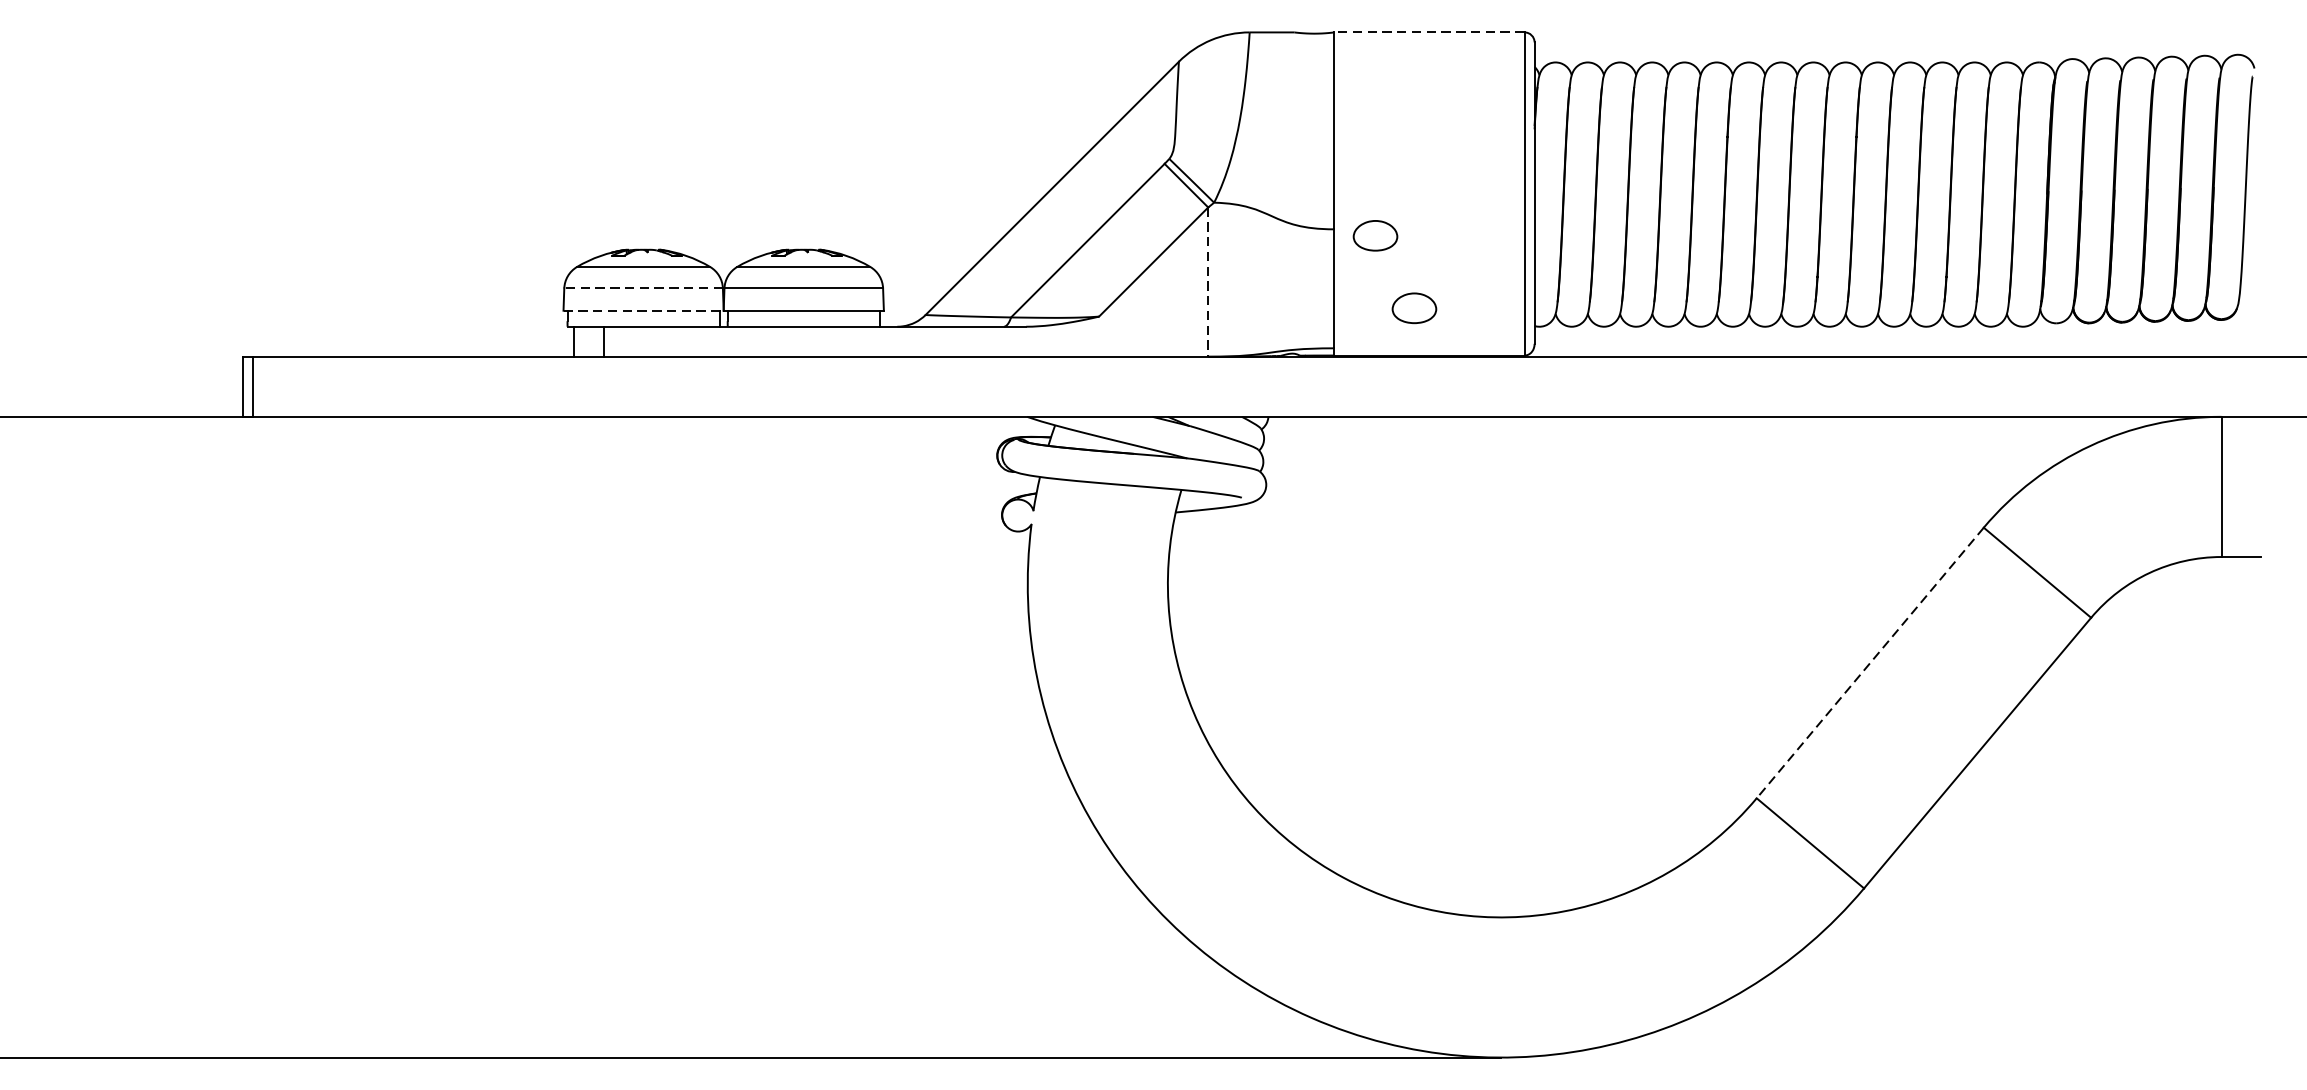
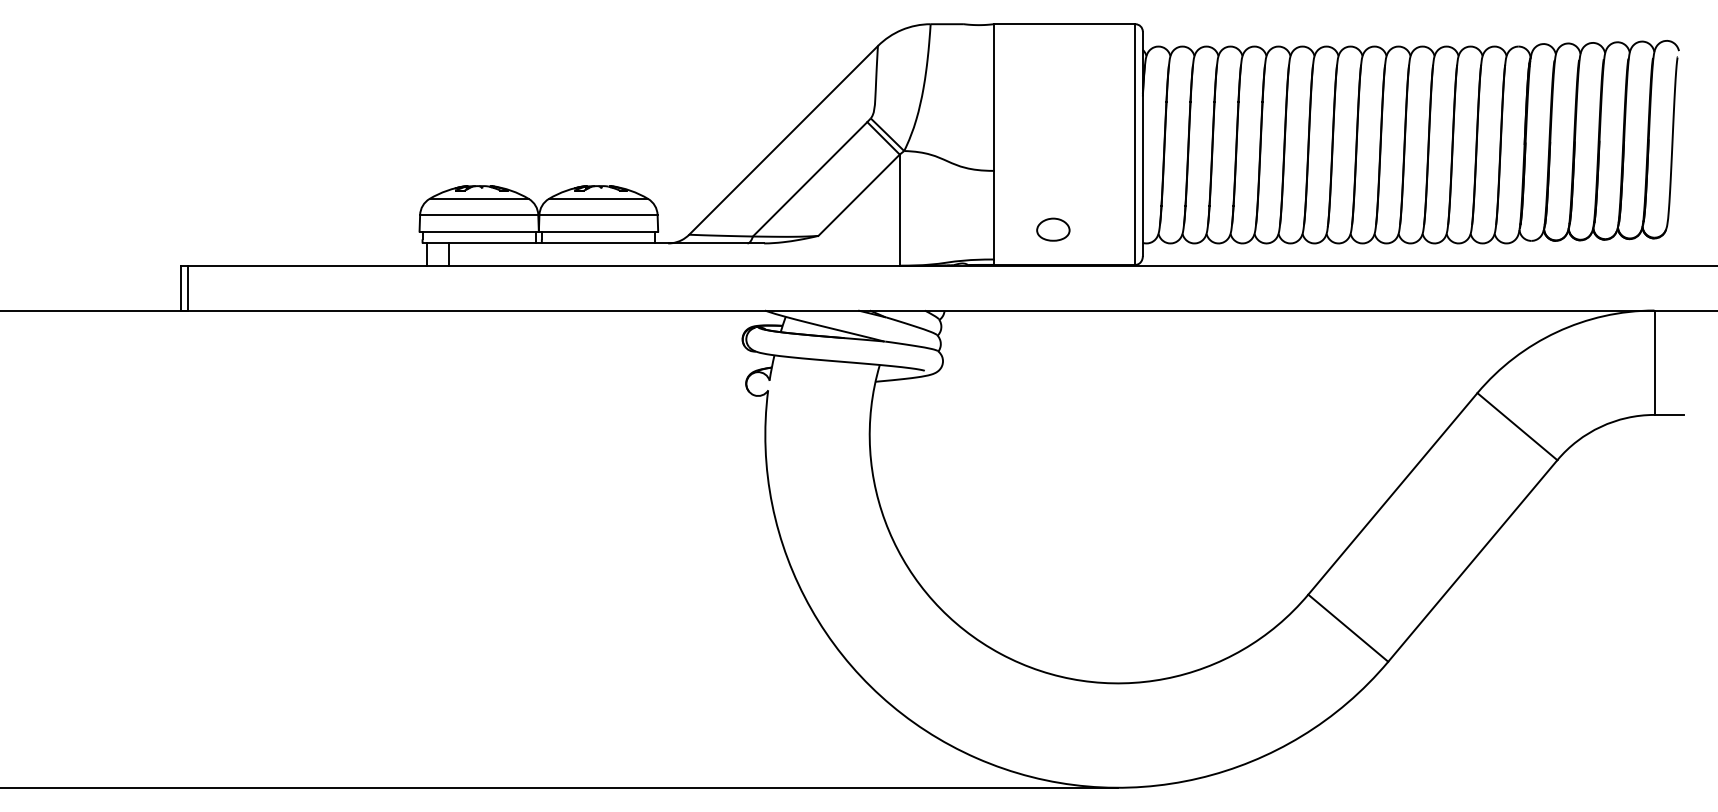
line: (1429, 32) -> (1064, 24), dashed -> solid
part: (1375, 235) -> (1024, 175), removed
line: (1207, 282) -> (899, 210), dashed -> solid
line: (642, 287) -> (478, 214), dashed -> solid
line: (643, 310) -> (479, 231), dashed -> solid
line: (1869, 662) -> (1392, 493), dashed -> solid

